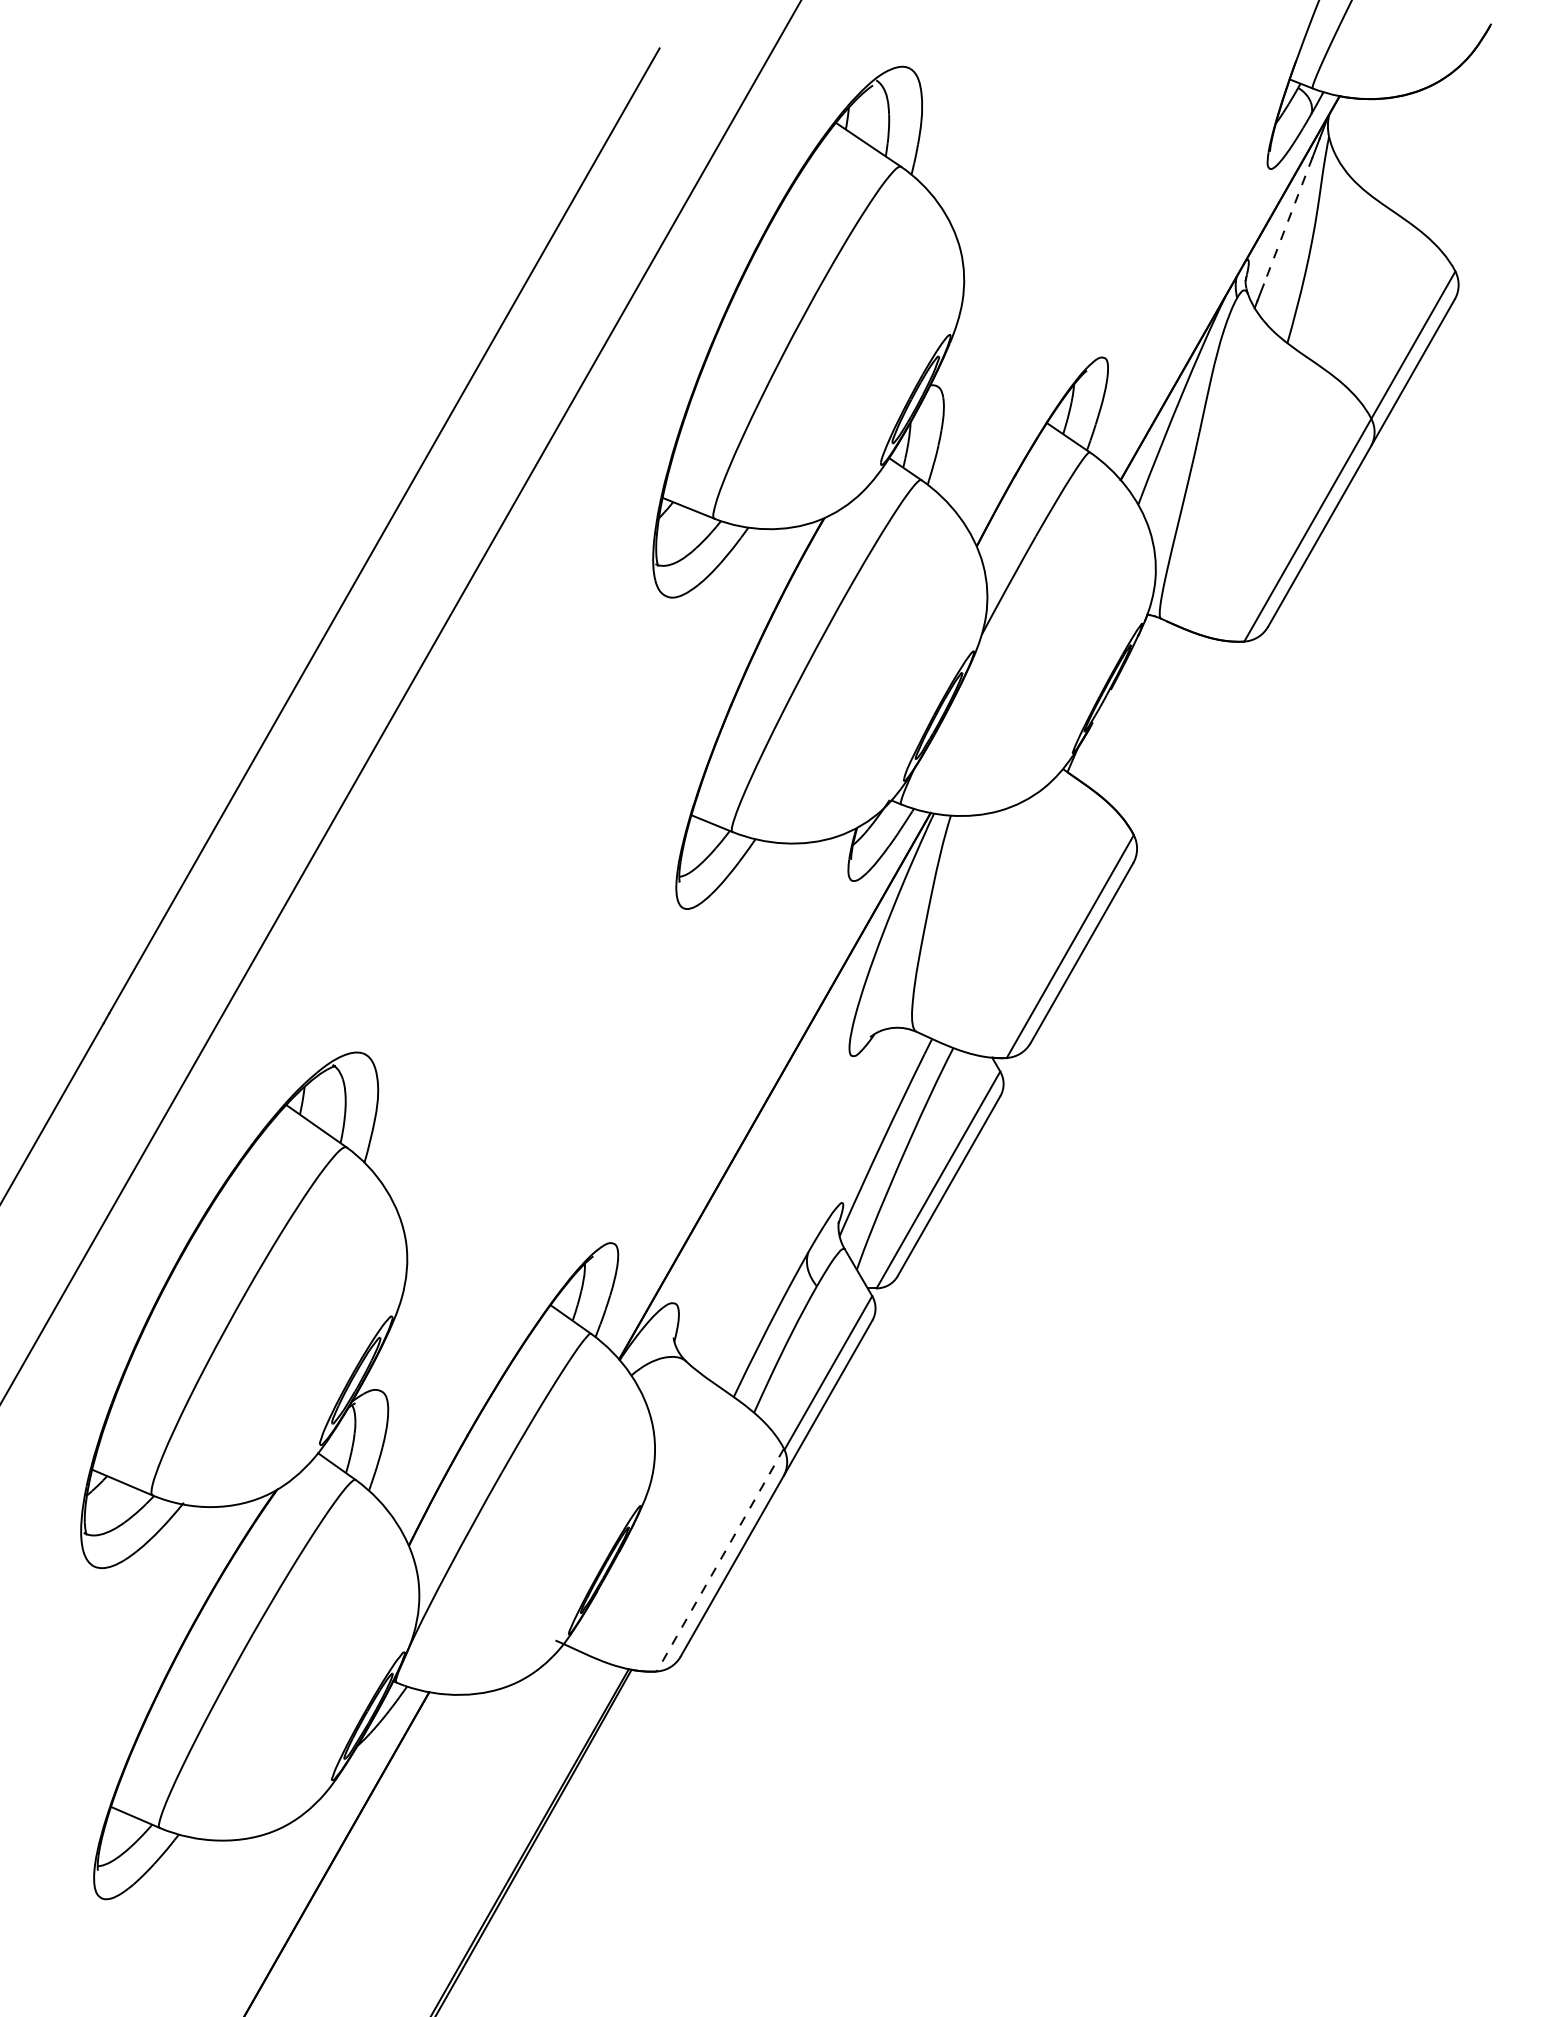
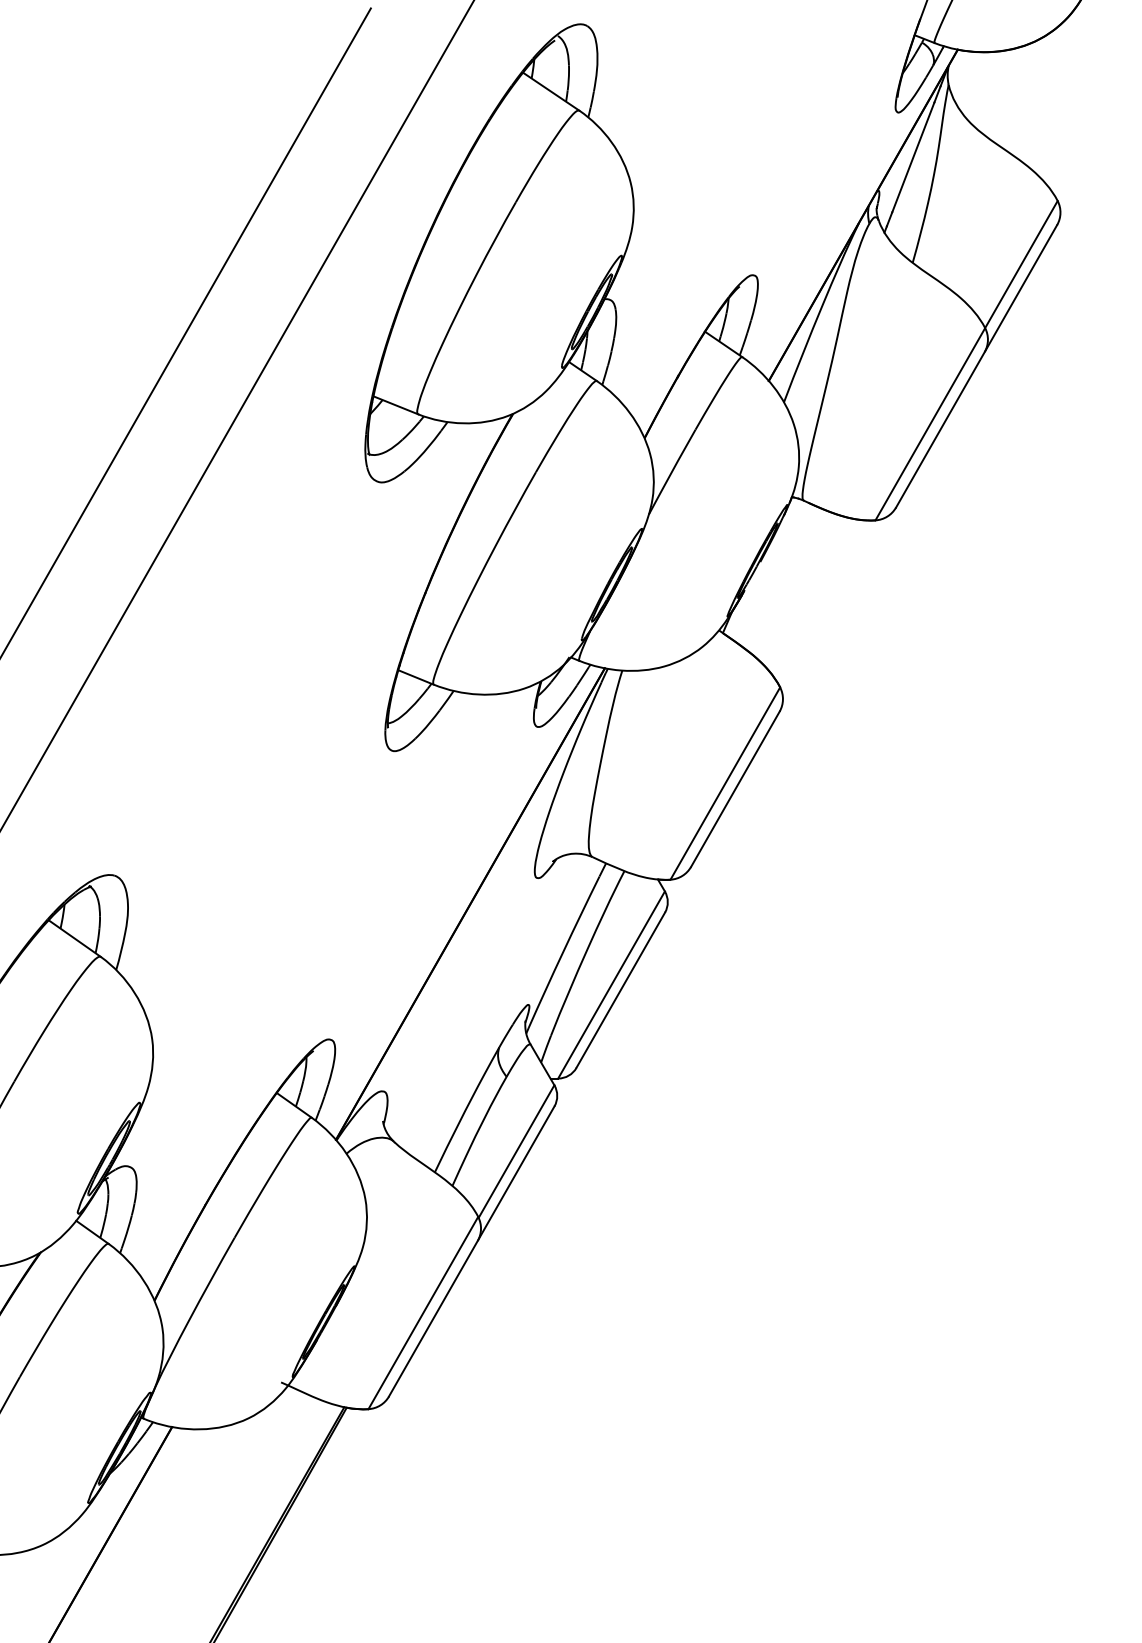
line: (1287, 221) -> (912, 157), dashed -> solid
line: (720, 1560) -> (423, 1313), dashed -> solid

